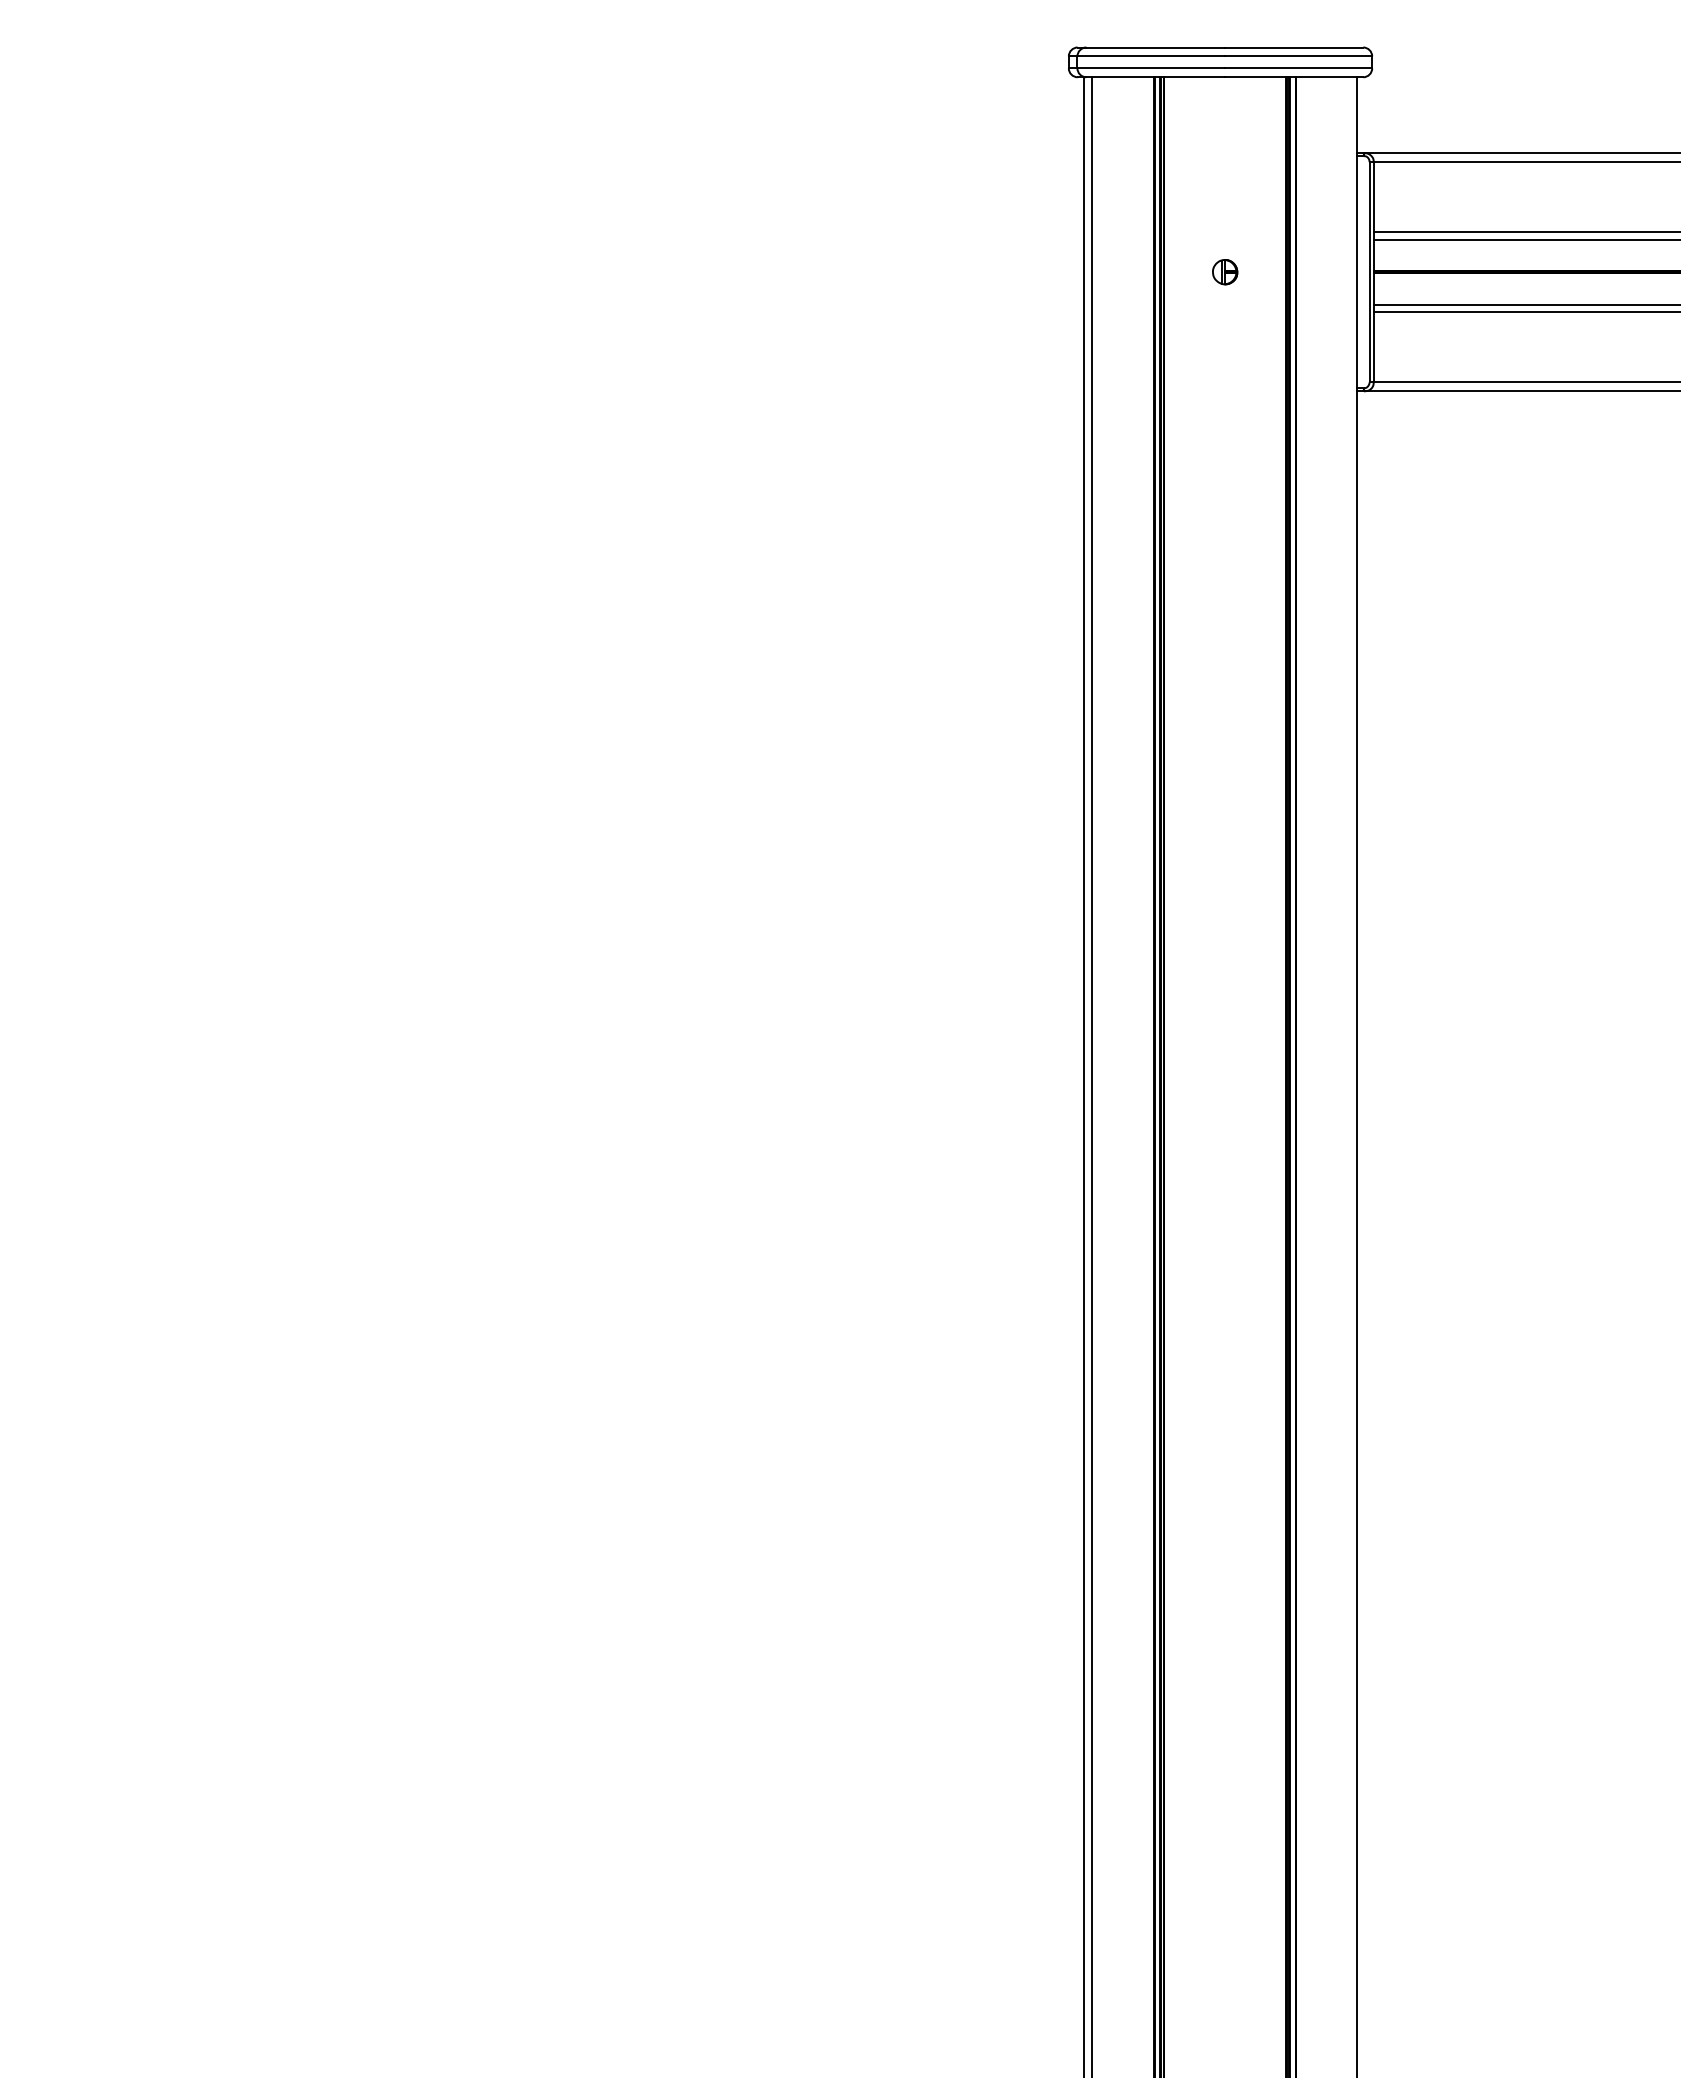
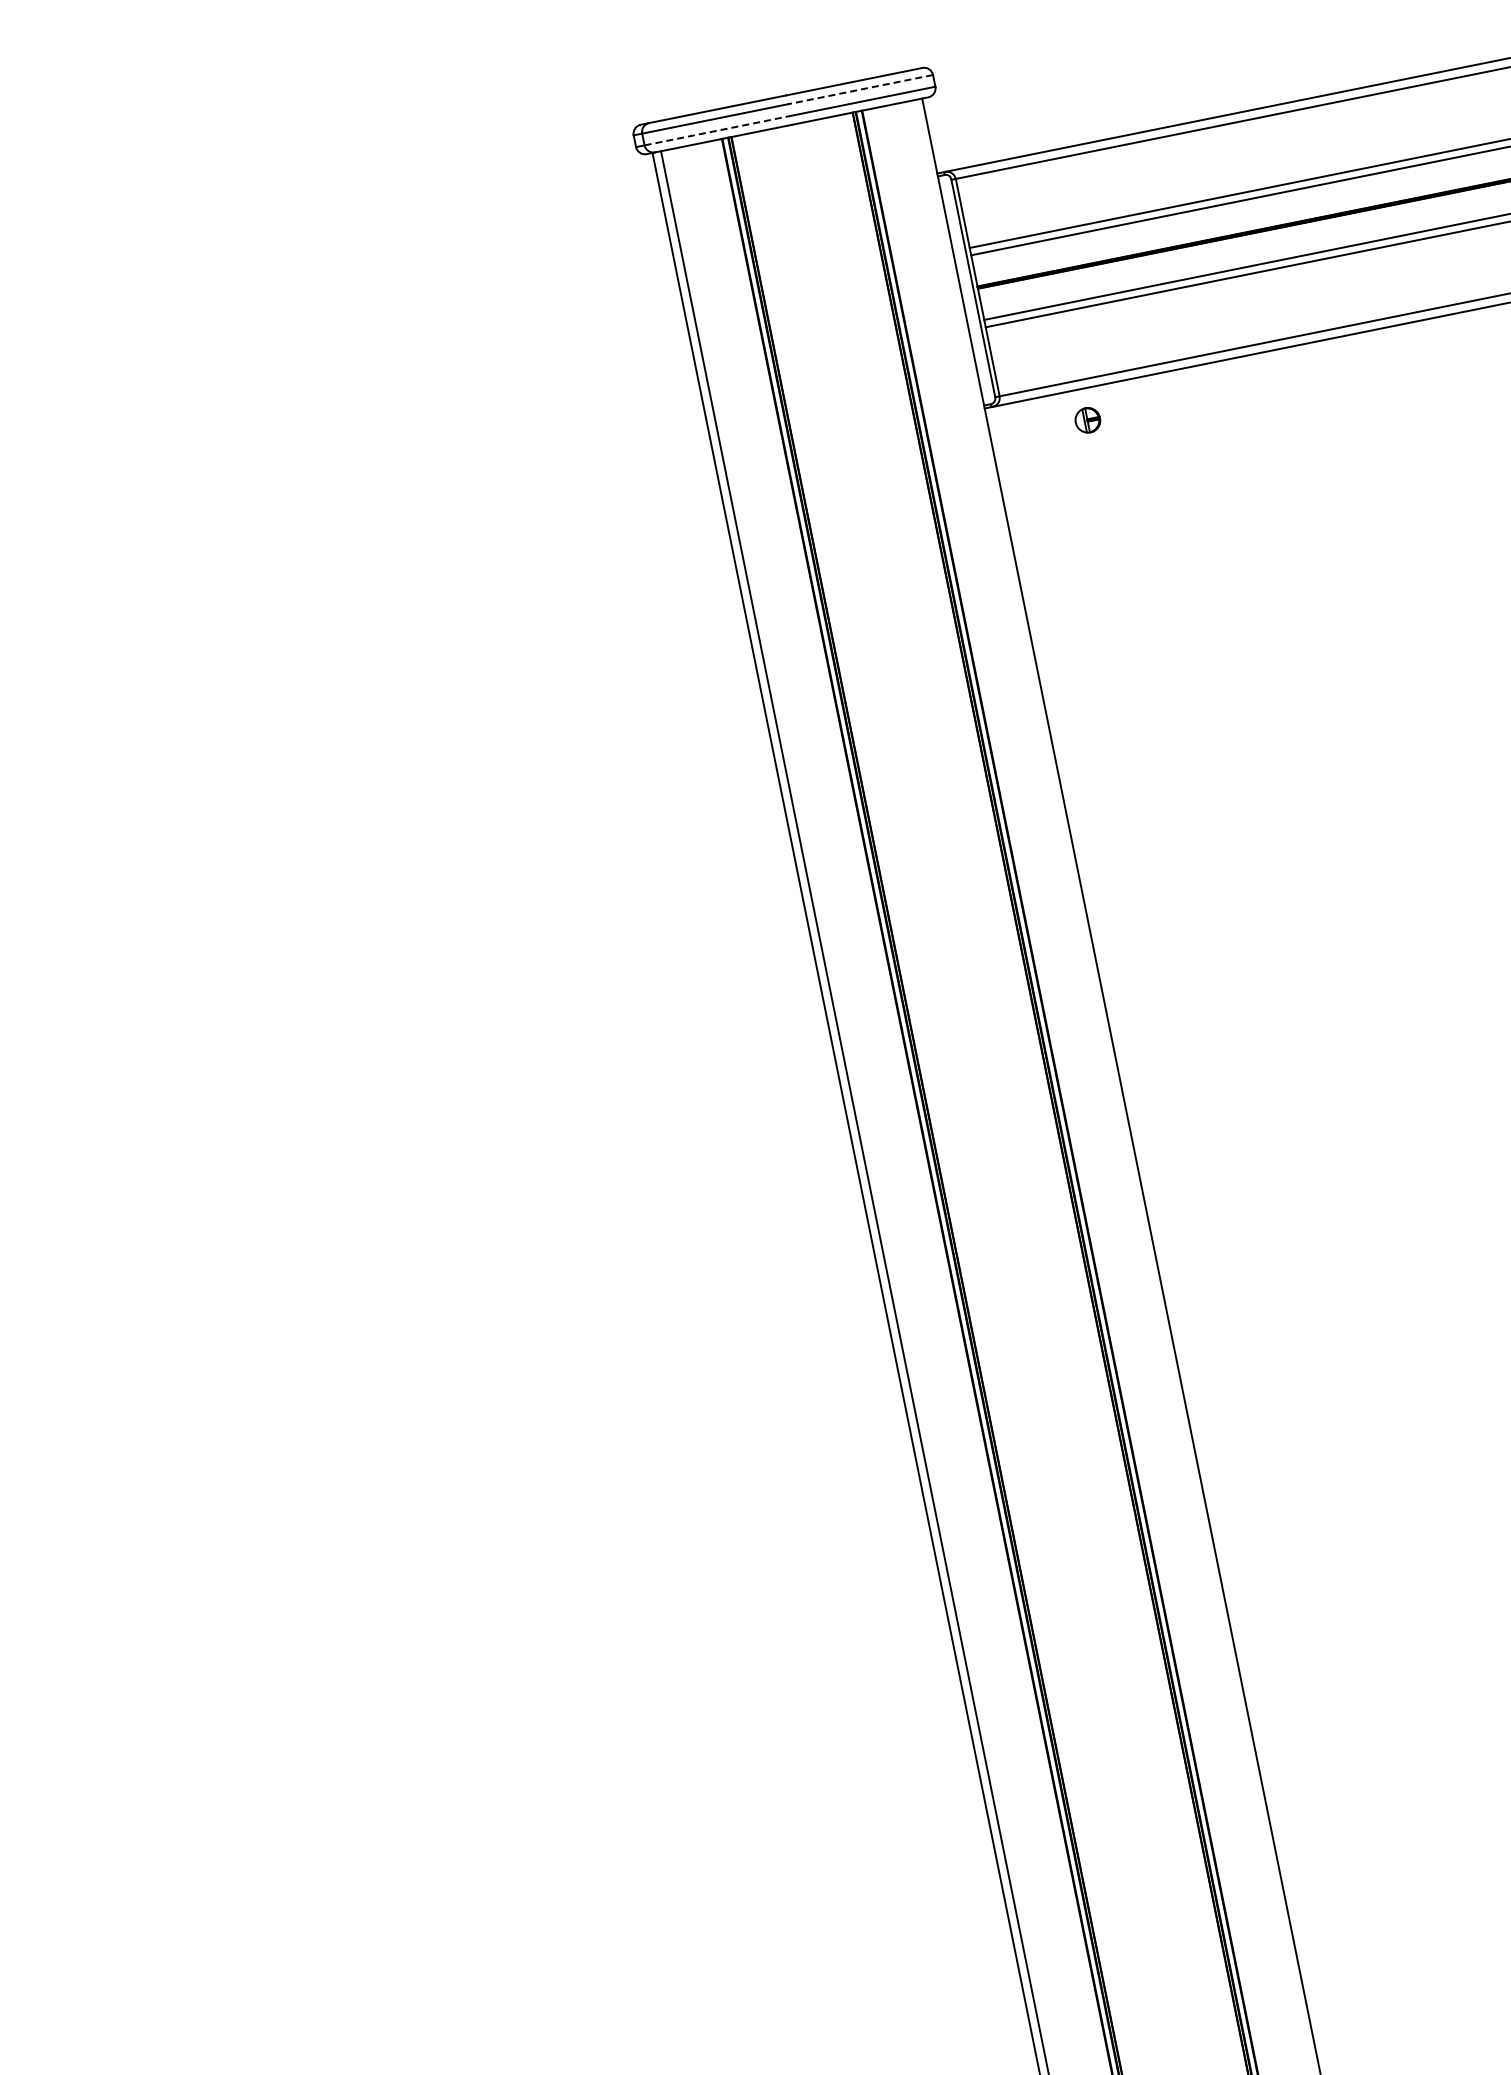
line: (1298, 56) -> (860, 89), solid -> dashed
line: (1151, 68) -> (717, 130), solid -> dashed
part: (1225, 272) -> (1088, 420), moved

